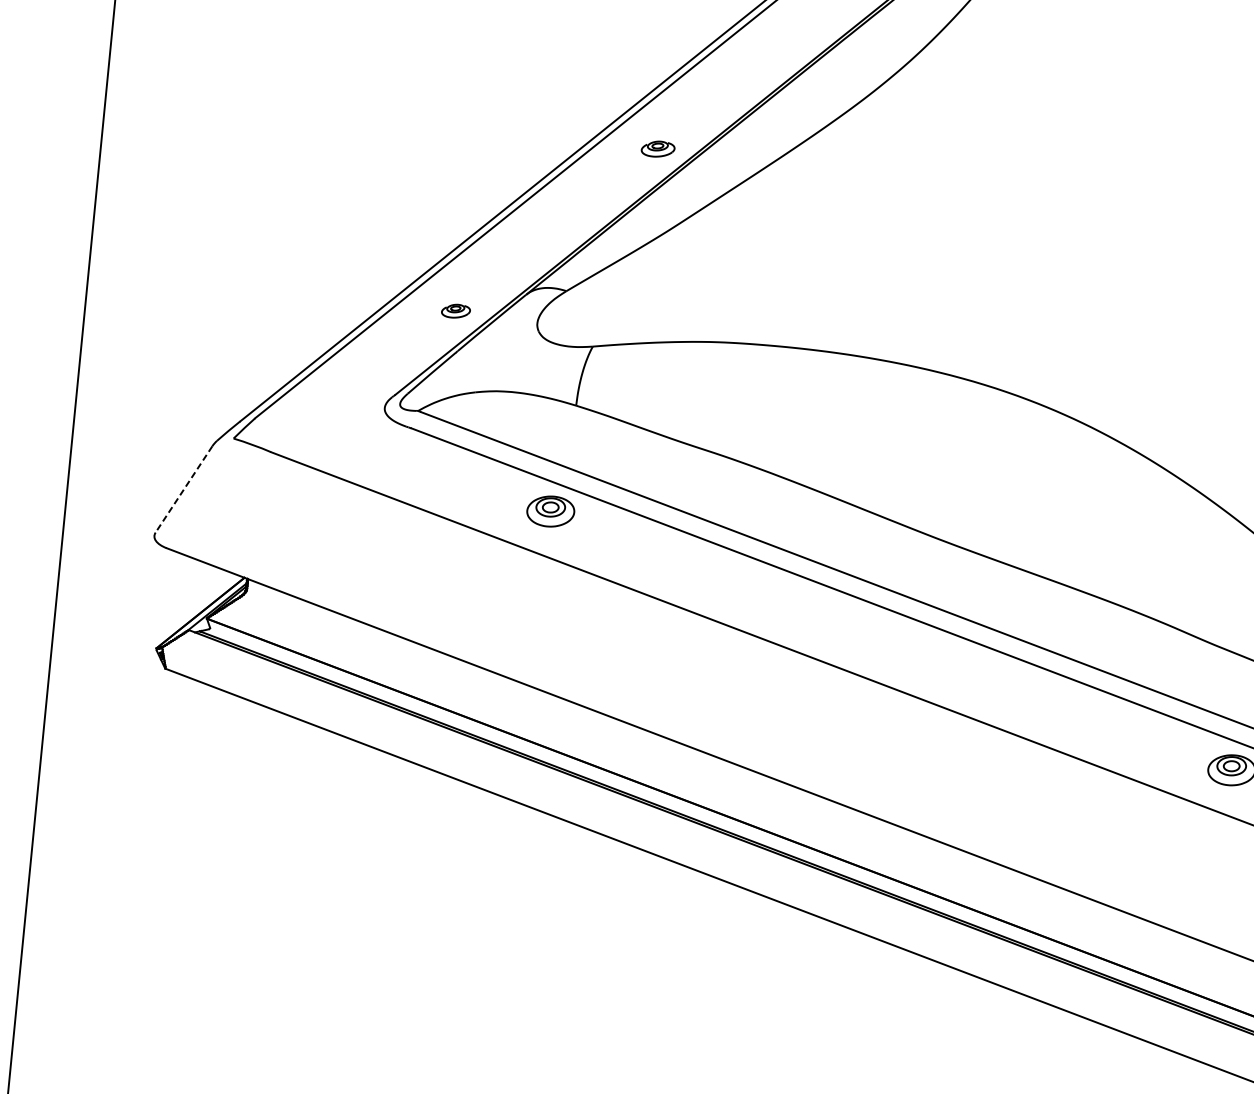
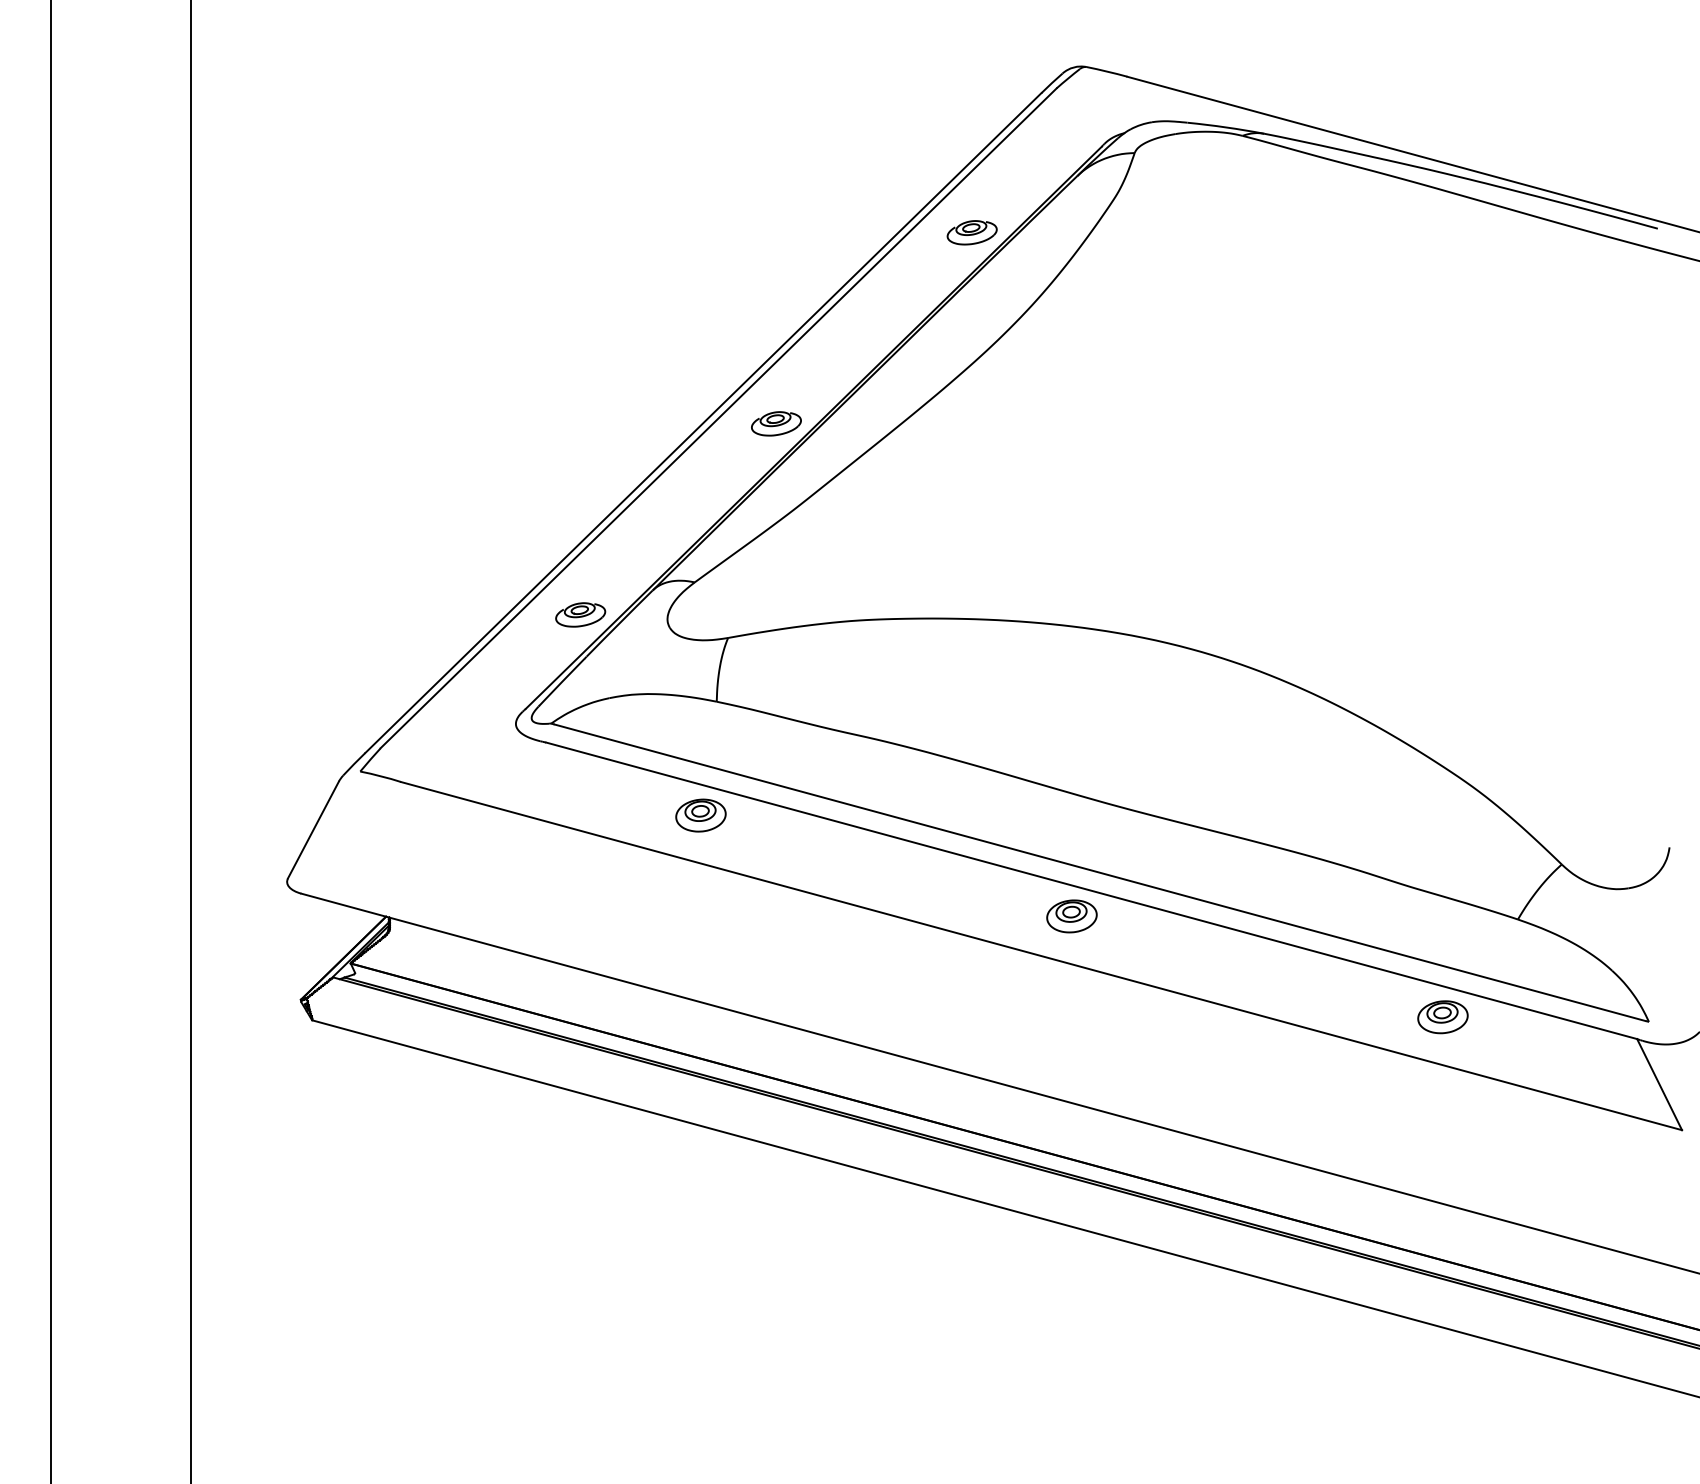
part: (658, 148) -> (776, 423), size x1.43
part: (455, 310) -> (580, 614), size x1.67
line: (184, 489) -> (313, 830), dashed -> solid
part: (890, 640) -> (1071, 916), added

